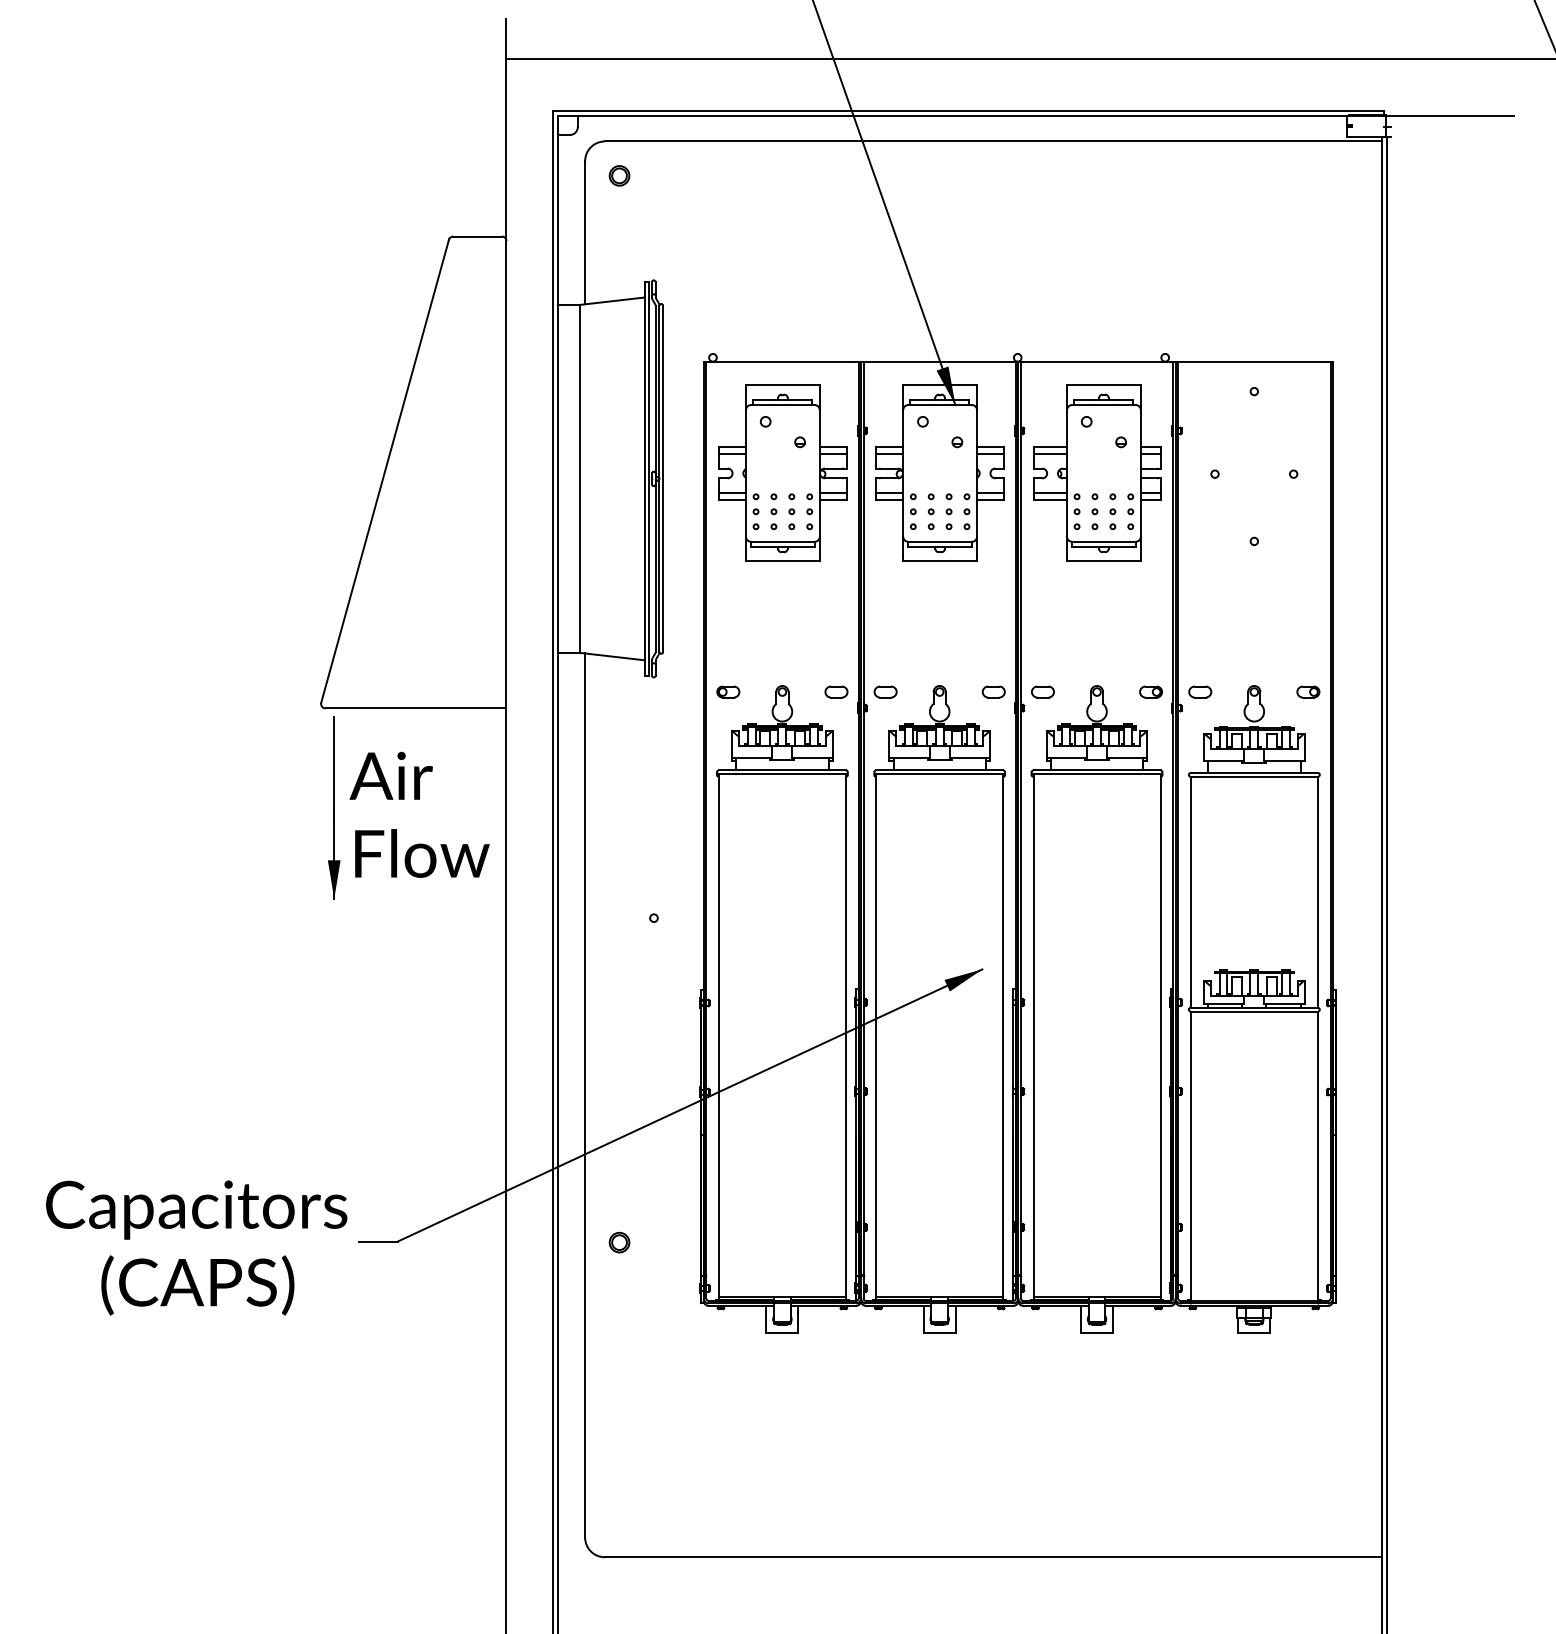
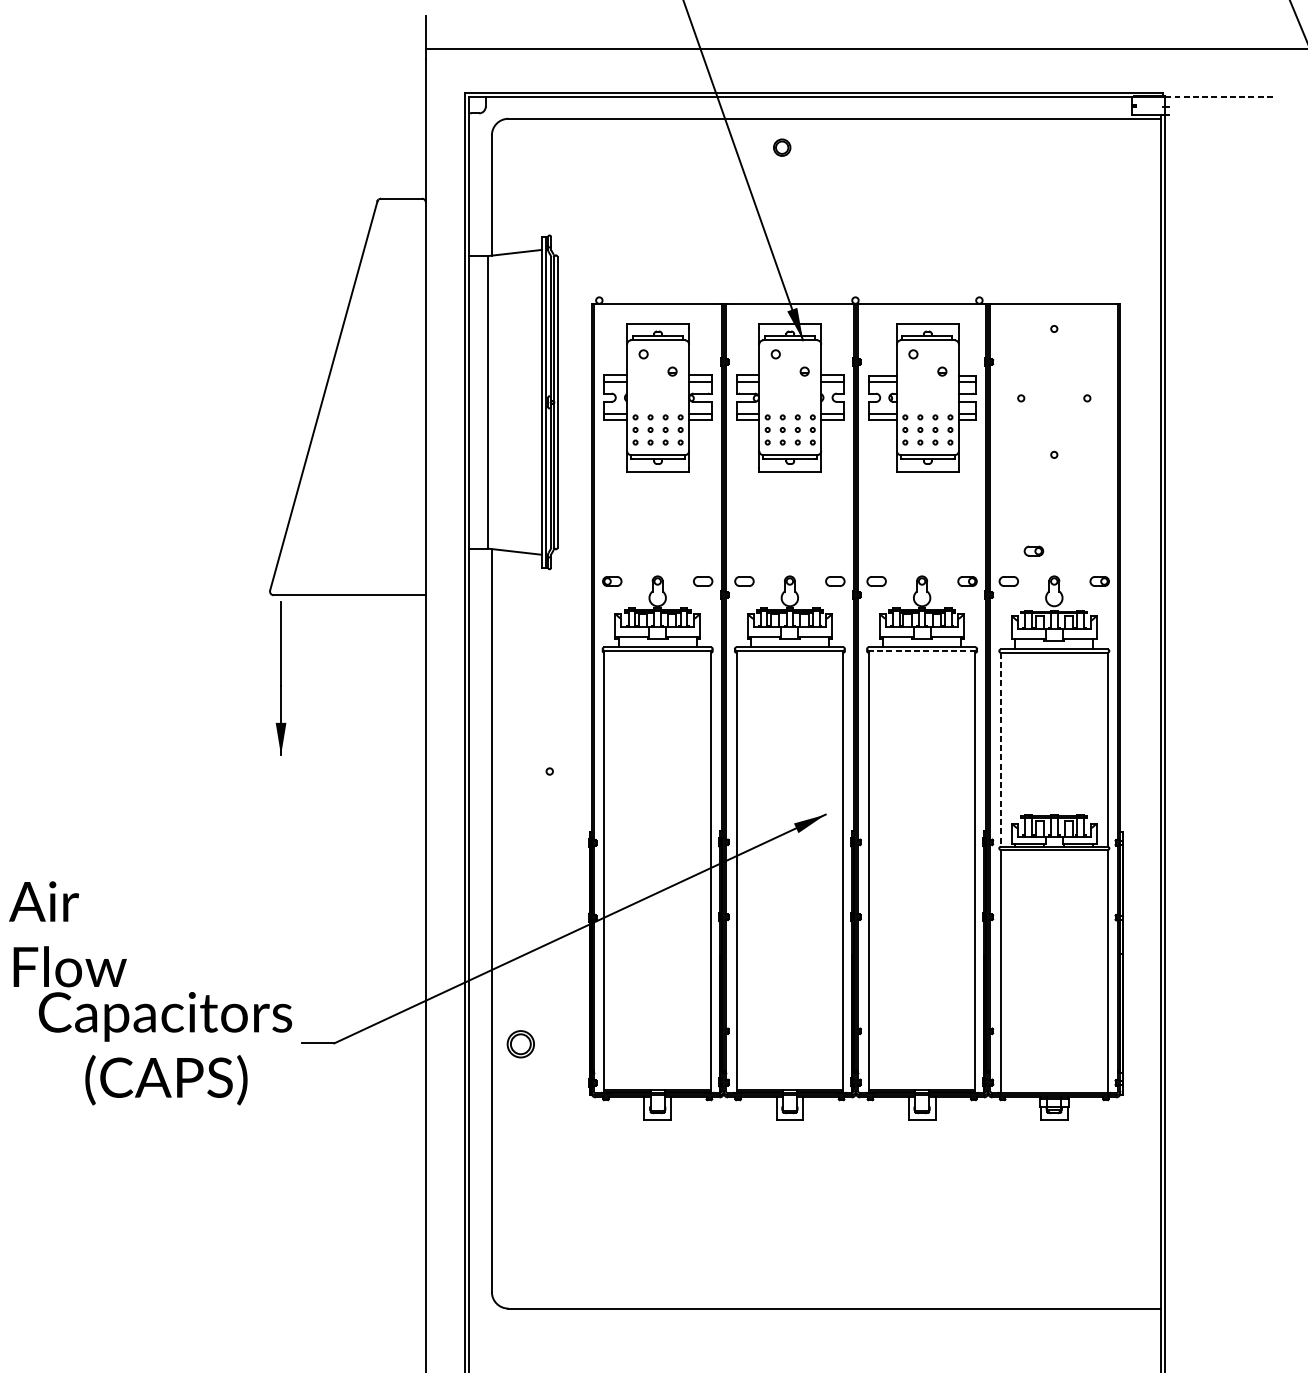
line: (1450, 115) -> (1219, 96), solid -> dashed
part: (619, 175) -> (782, 147), moved
part: (1229, 655) -> (1033, 550), added
line: (1097, 774) -> (922, 650), solid -> dashed
text: (419, 814) -> (67, 933), moved
line: (1190, 892) -> (1000, 749), solid -> dashed
part: (619, 1242) -> (520, 1044), size x1.6

